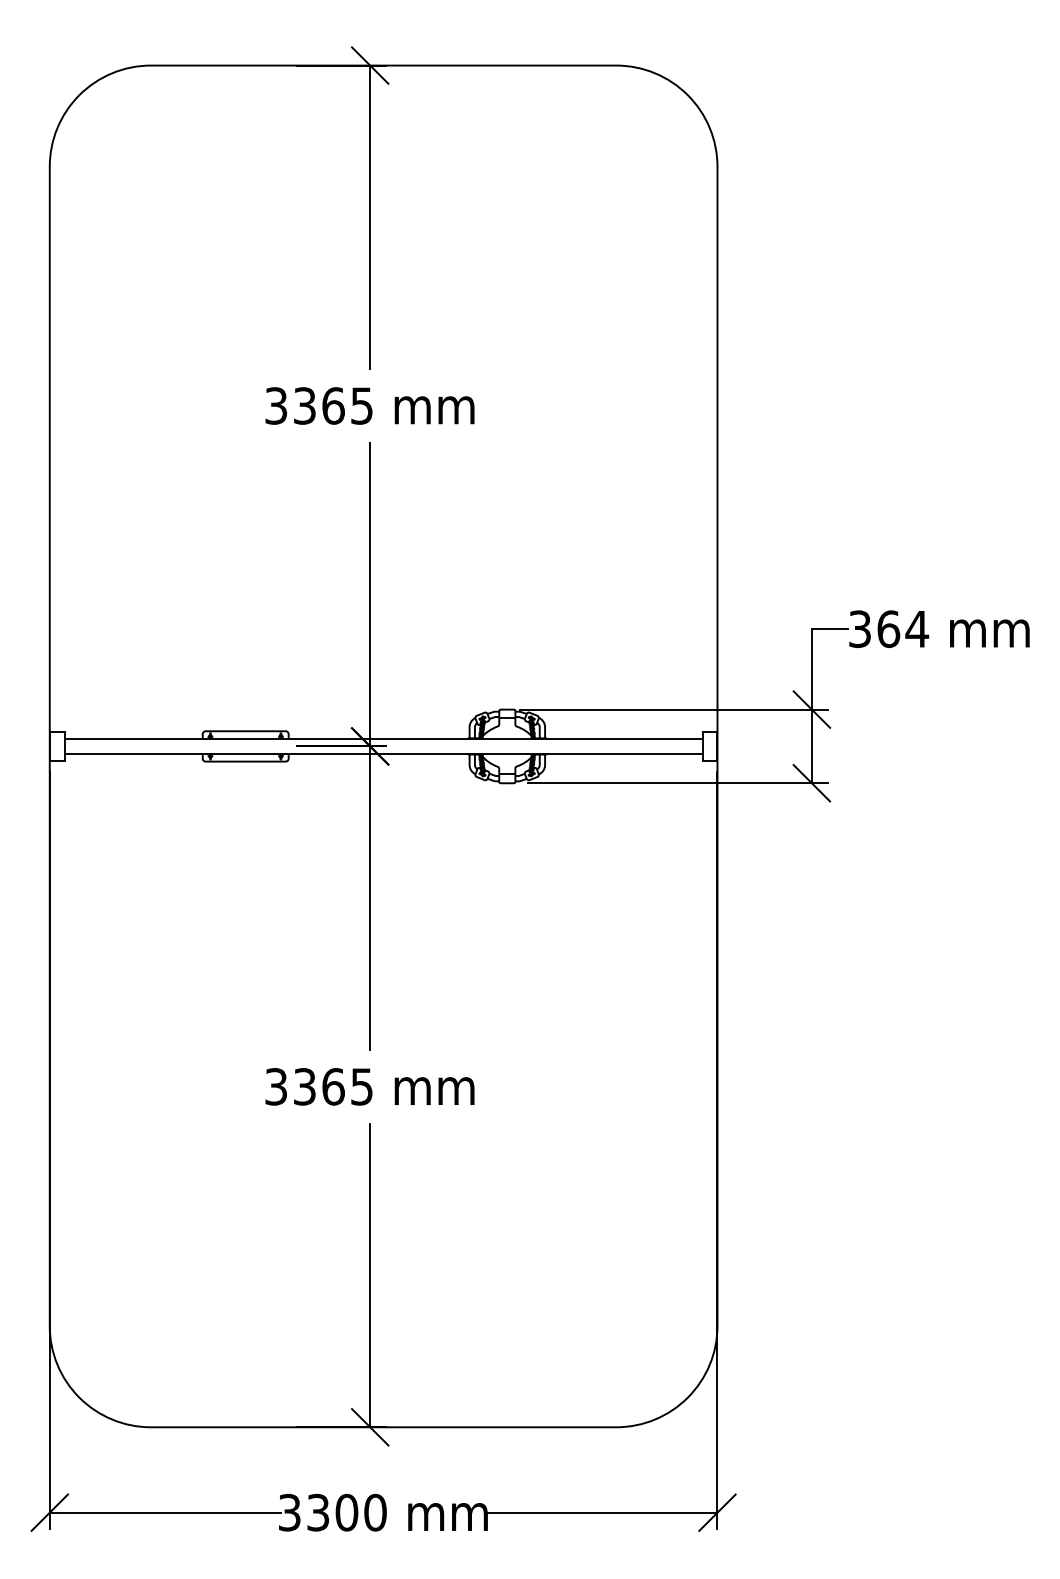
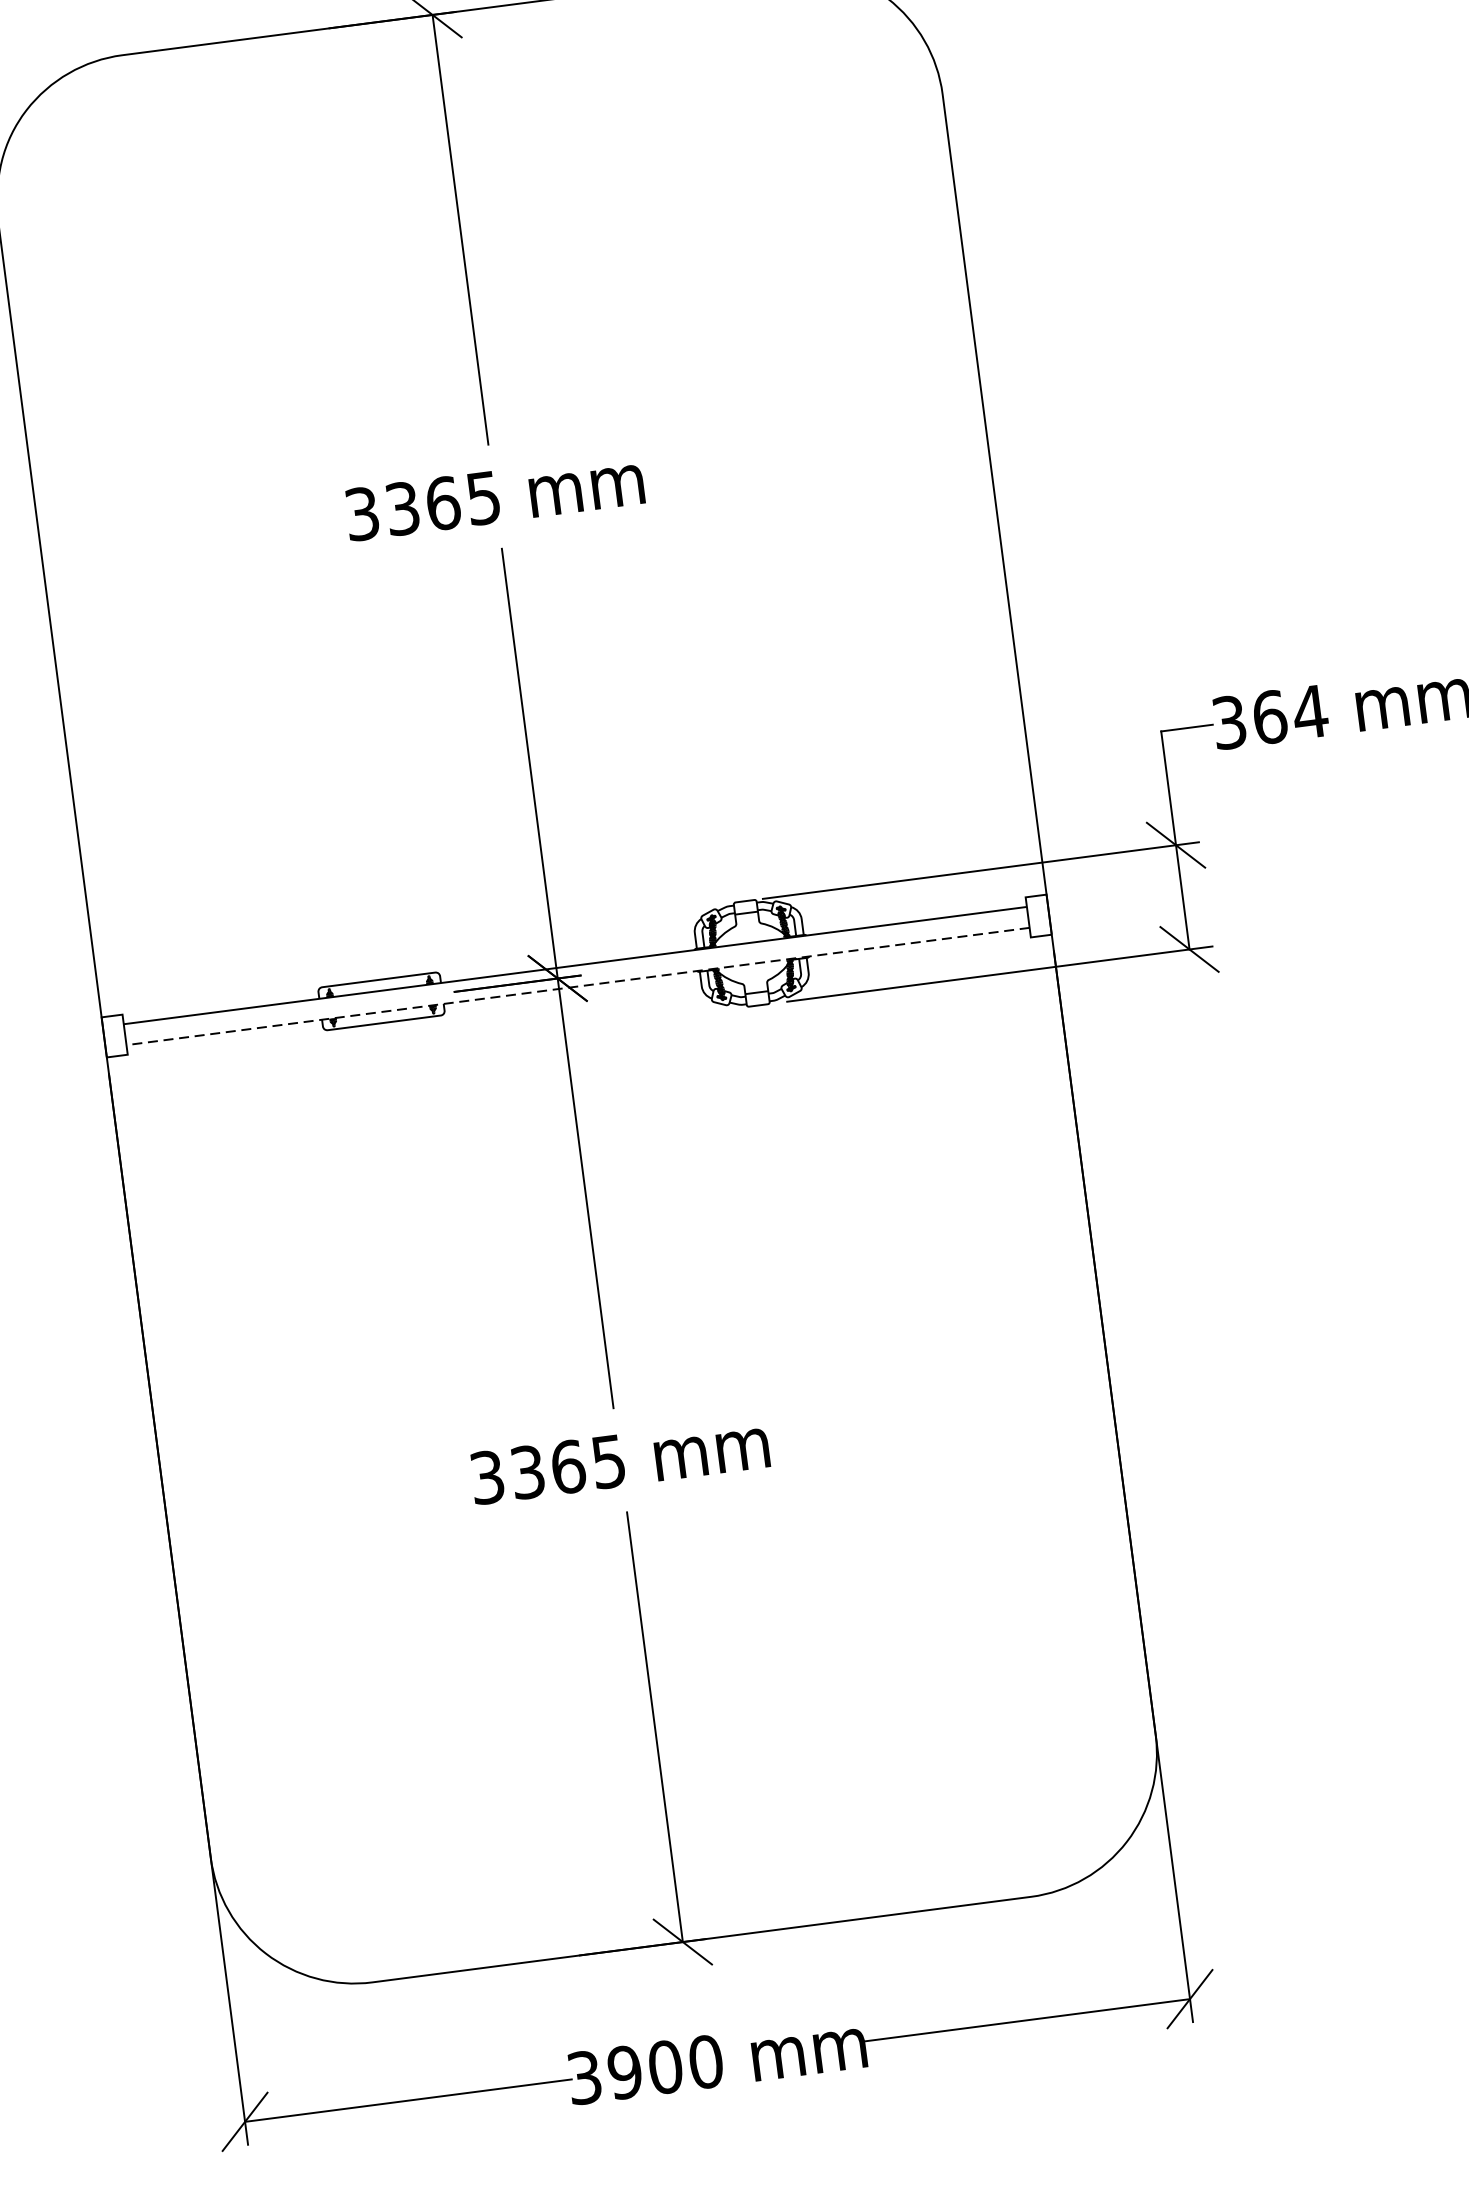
line: (383, 753) -> (577, 986), solid -> dashed
text: (318, 1512) -> (625, 2072), 3300 -> 3900

